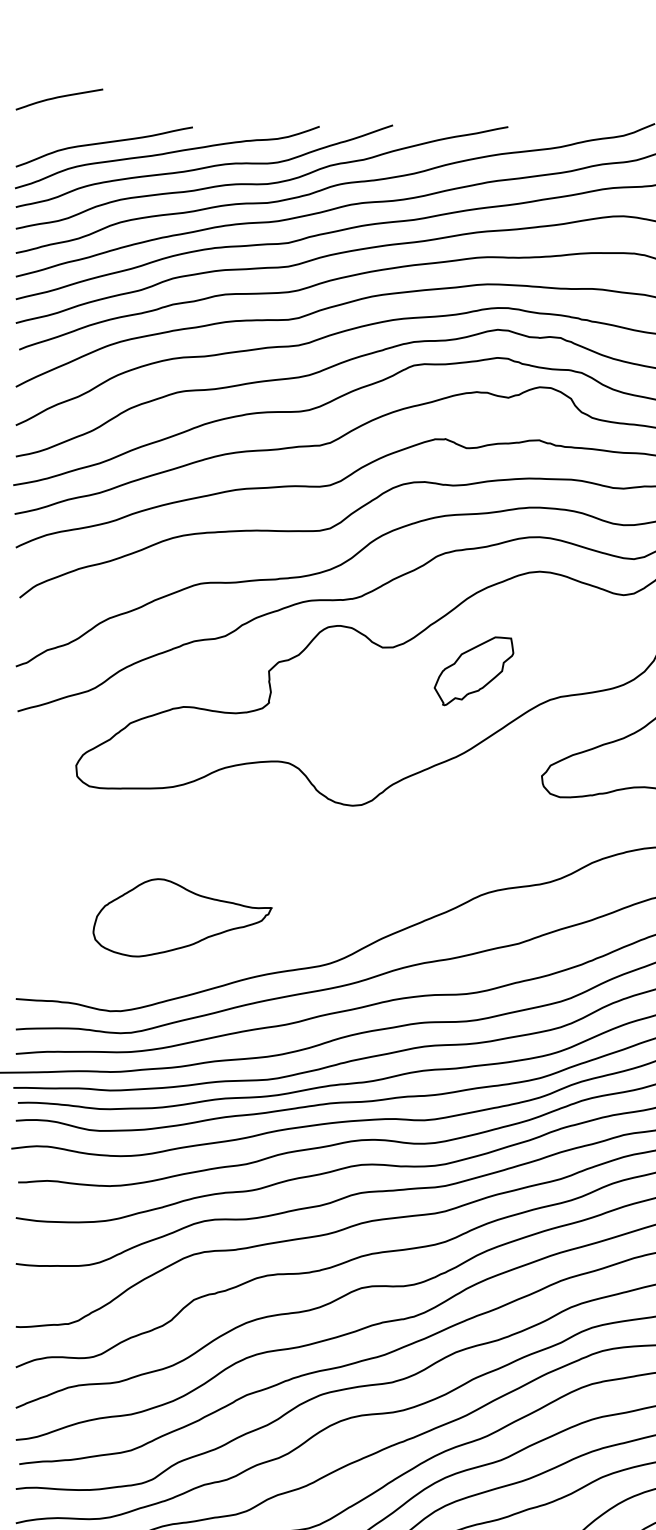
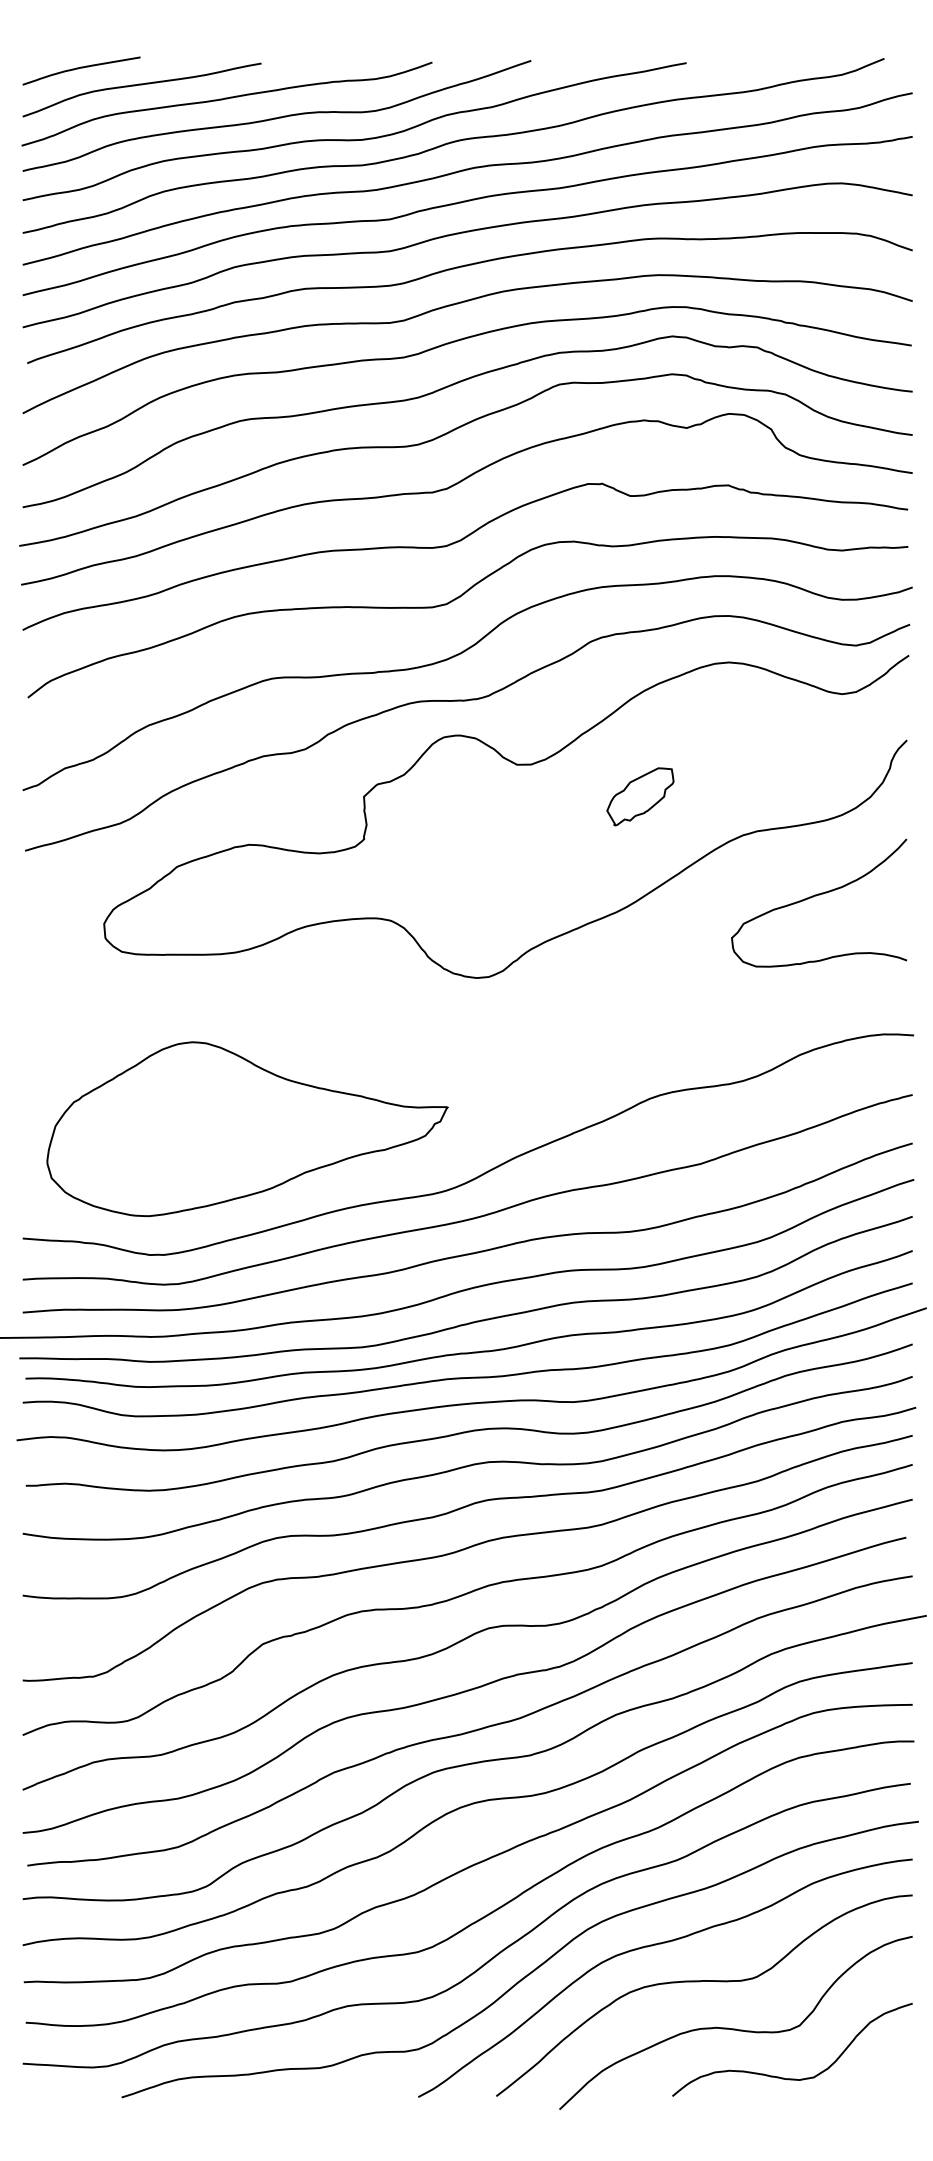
curve: (59, 97) -> (81, 68), moved
part: (474, 671) -> (640, 796), size x0.62
part: (182, 917) -> (247, 1128), size x1.67

